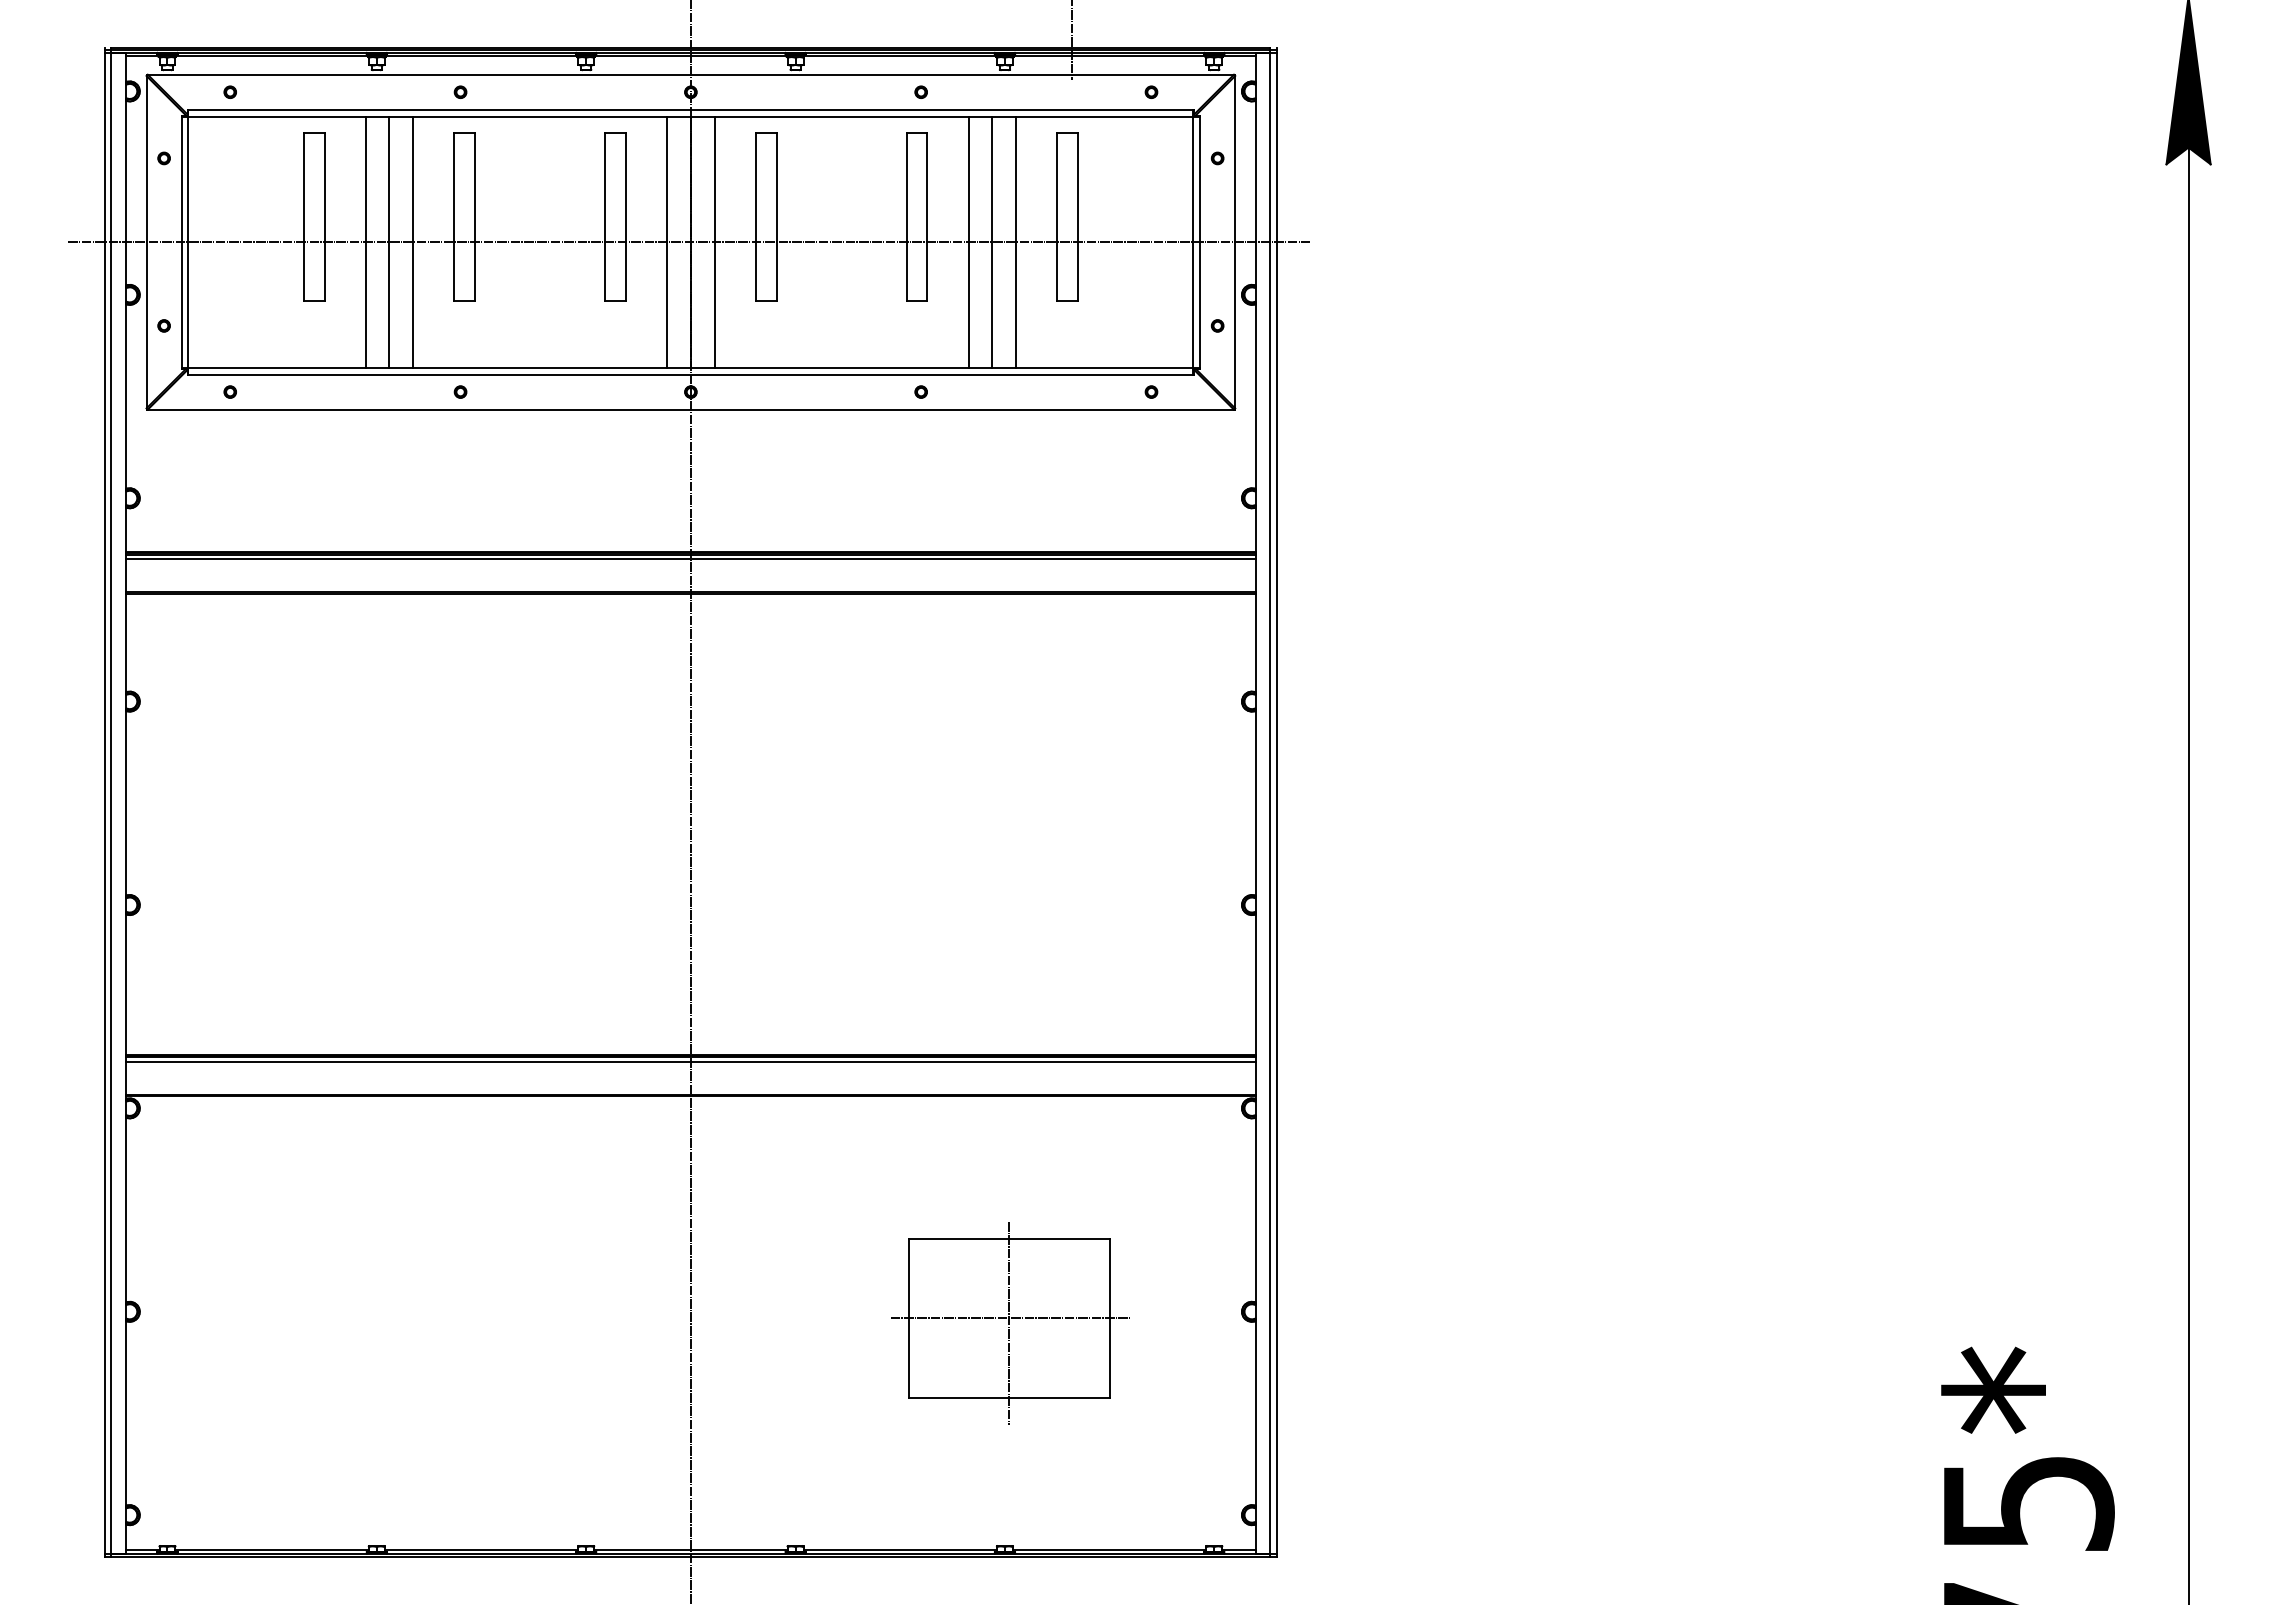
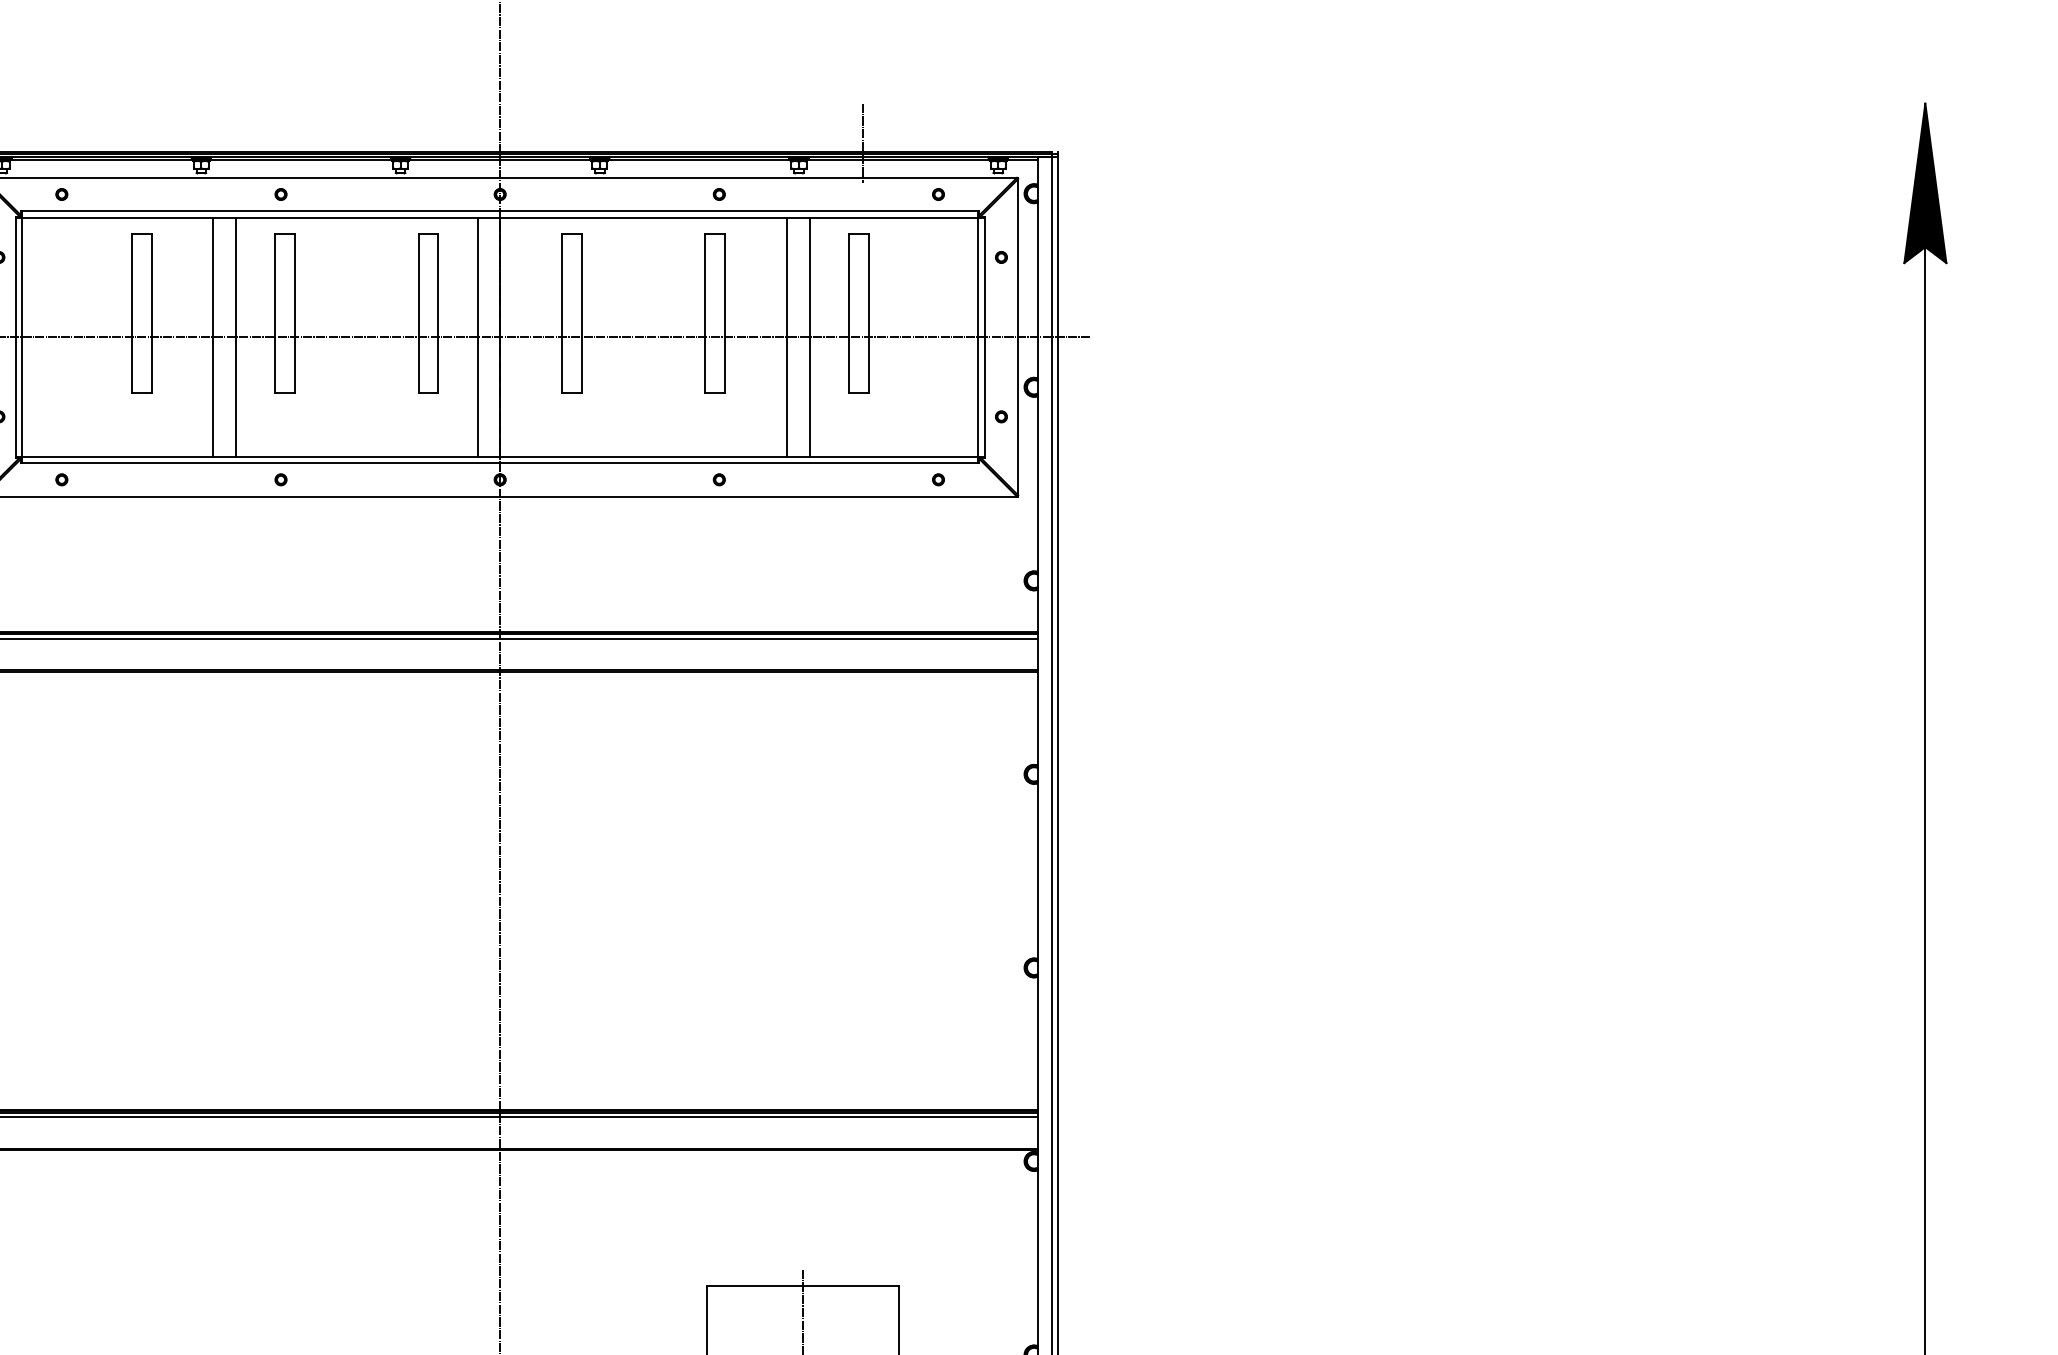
line: (365, 241) -> (190, 336), removed
line: (714, 241) -> (522, 336), removed
line: (968, 241) -> (764, 336), removed

